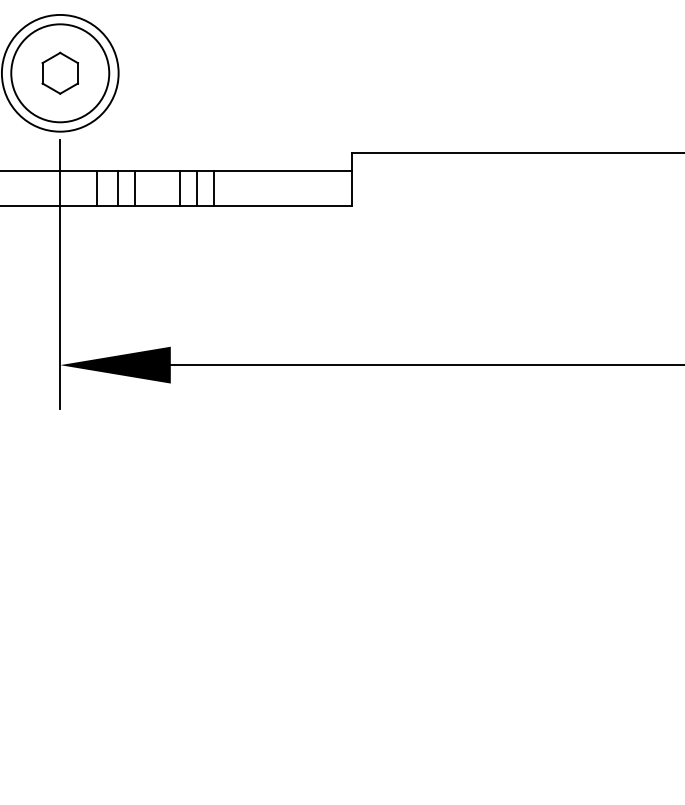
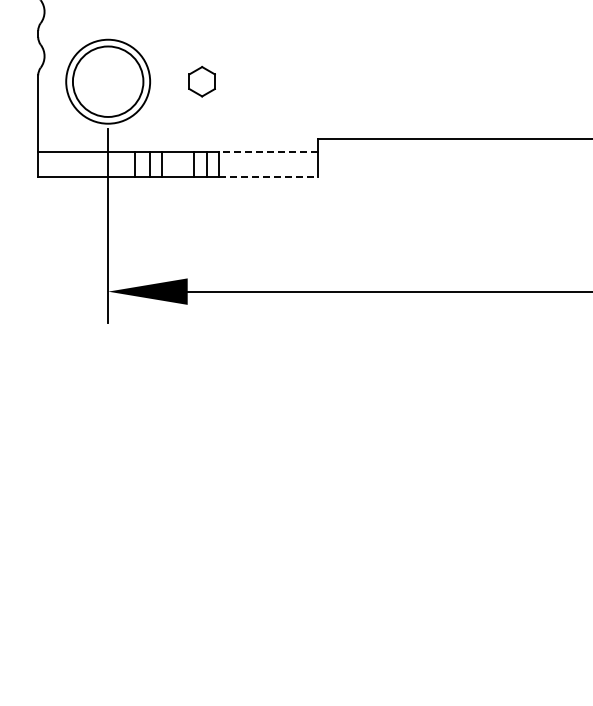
part: (59, 72) -> (201, 81), moved
line: (283, 170) -> (268, 151), solid -> dashed
line: (283, 206) -> (268, 177), solid -> dashed

